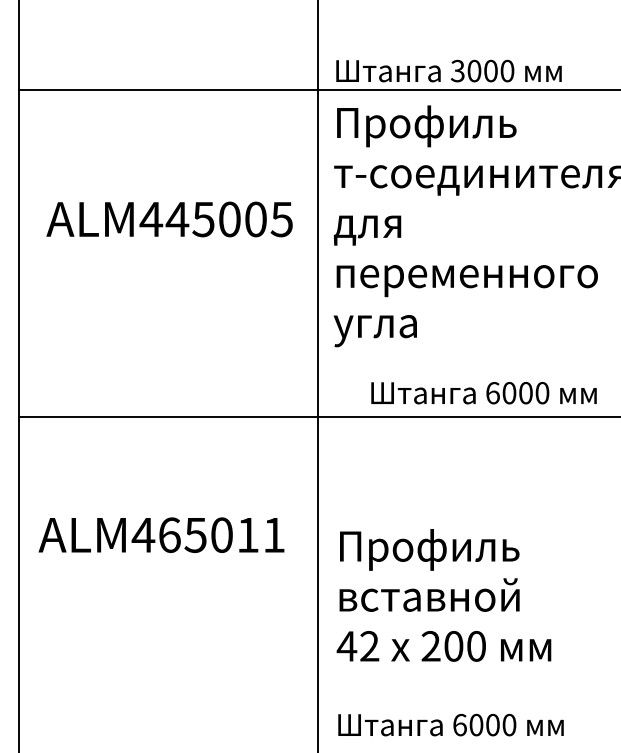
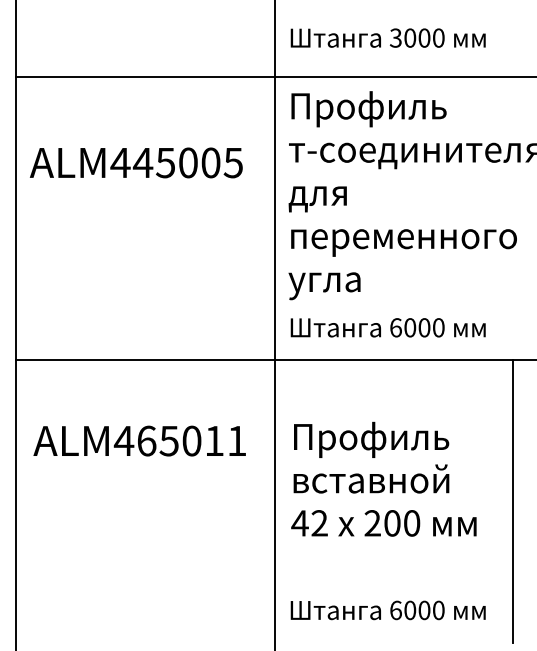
text: (448, 70) -> (387, 37), moved
text: (169, 219) -> (136, 162), moved
text: (483, 393) -> (387, 328), moved
text: (161, 534) -> (139, 440), moved
line: (593, 579) -> (513, 500), added
text: (443, 595) -> (383, 479), moved
text: (450, 724) -> (387, 609), moved

